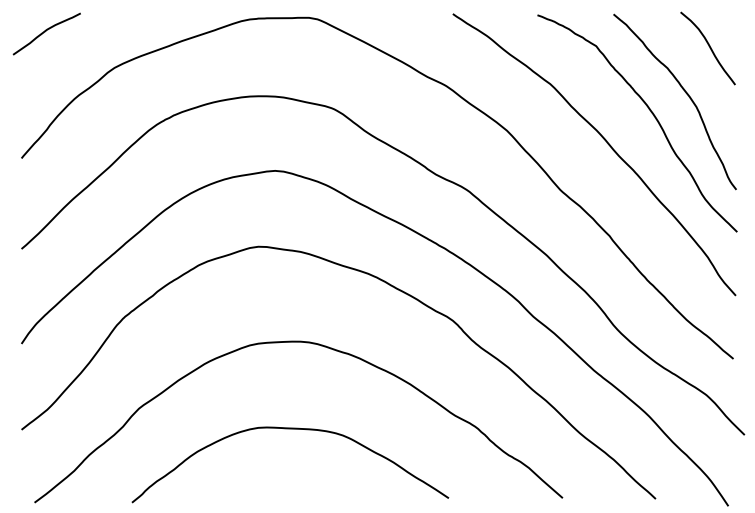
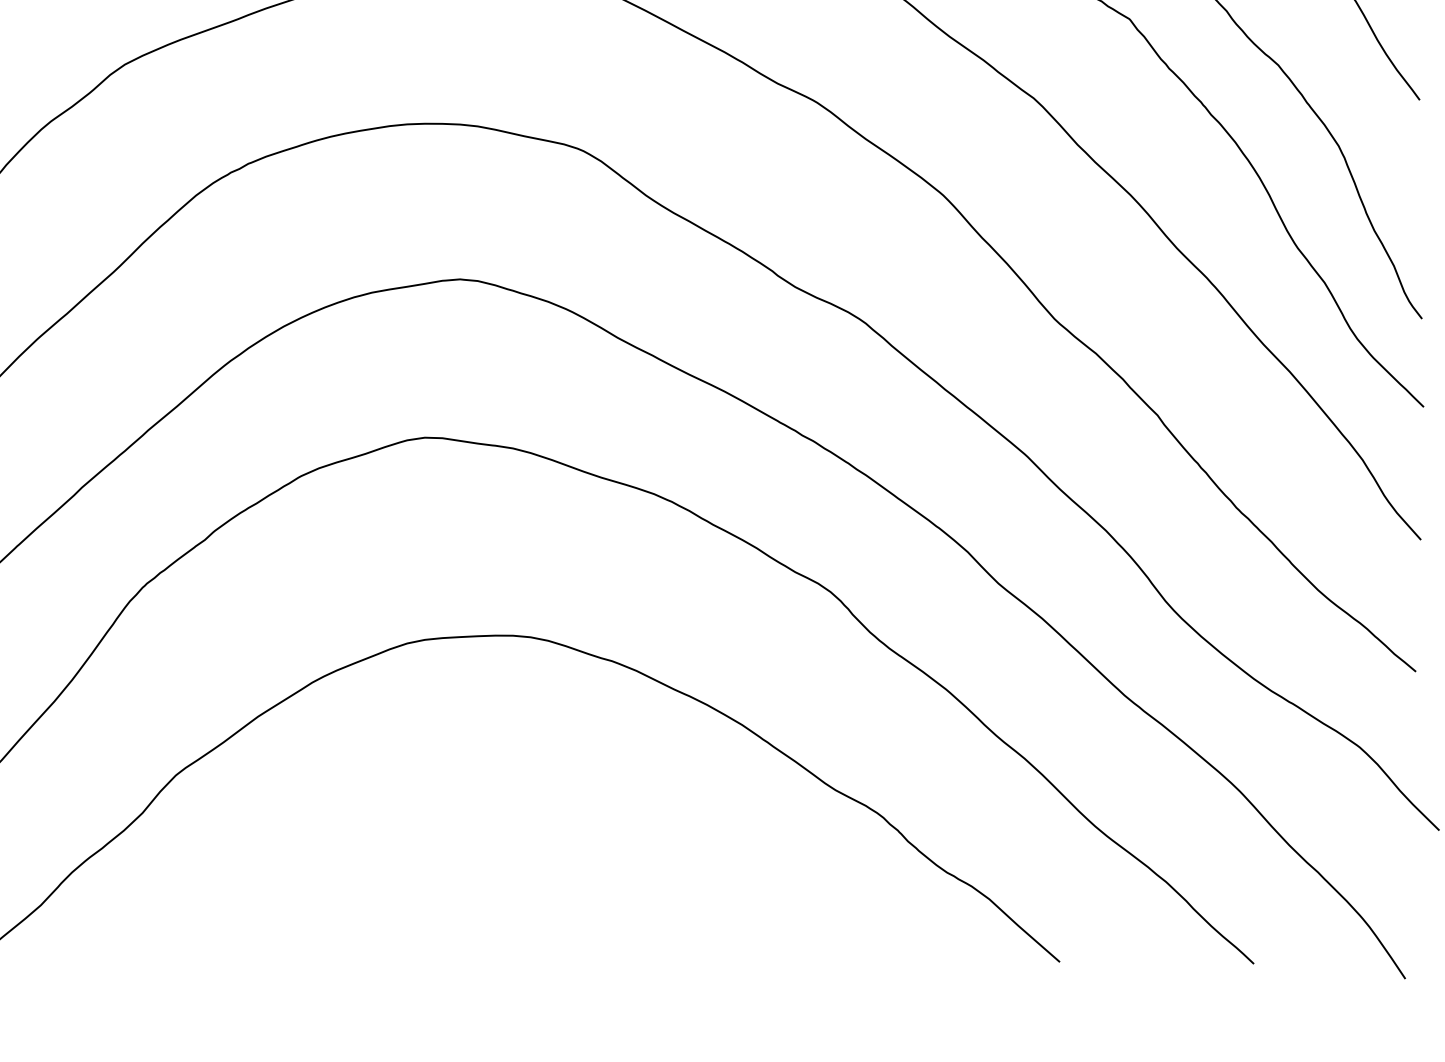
curve: (290, 429) -> (491, 818), removed

